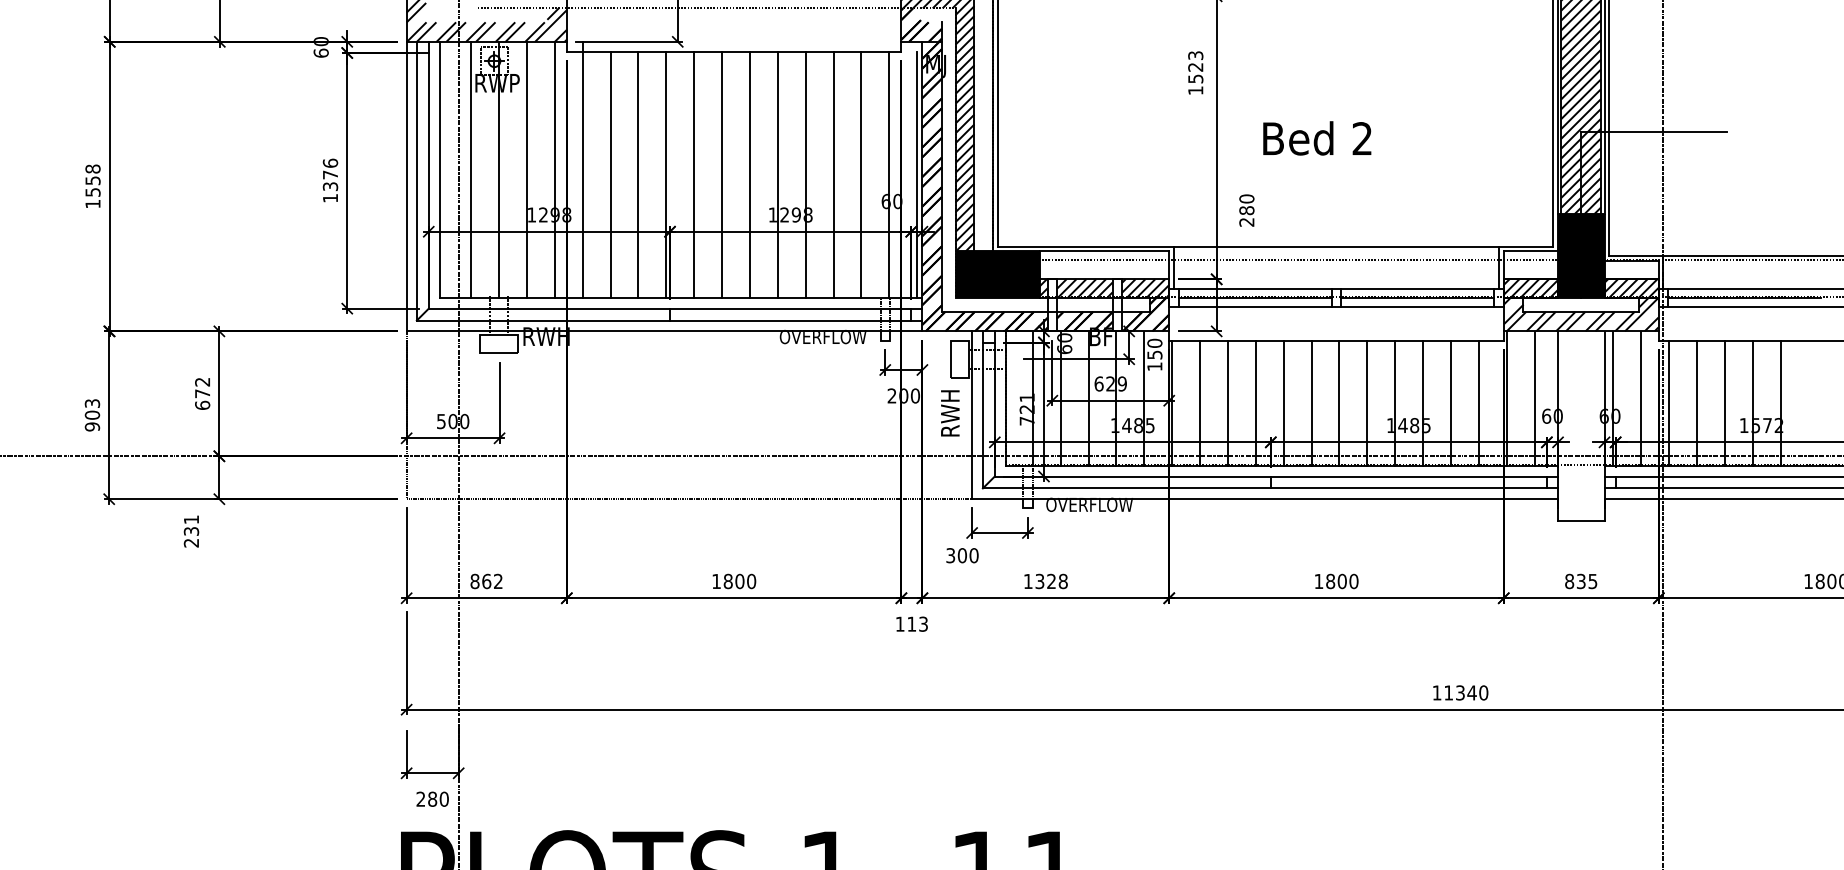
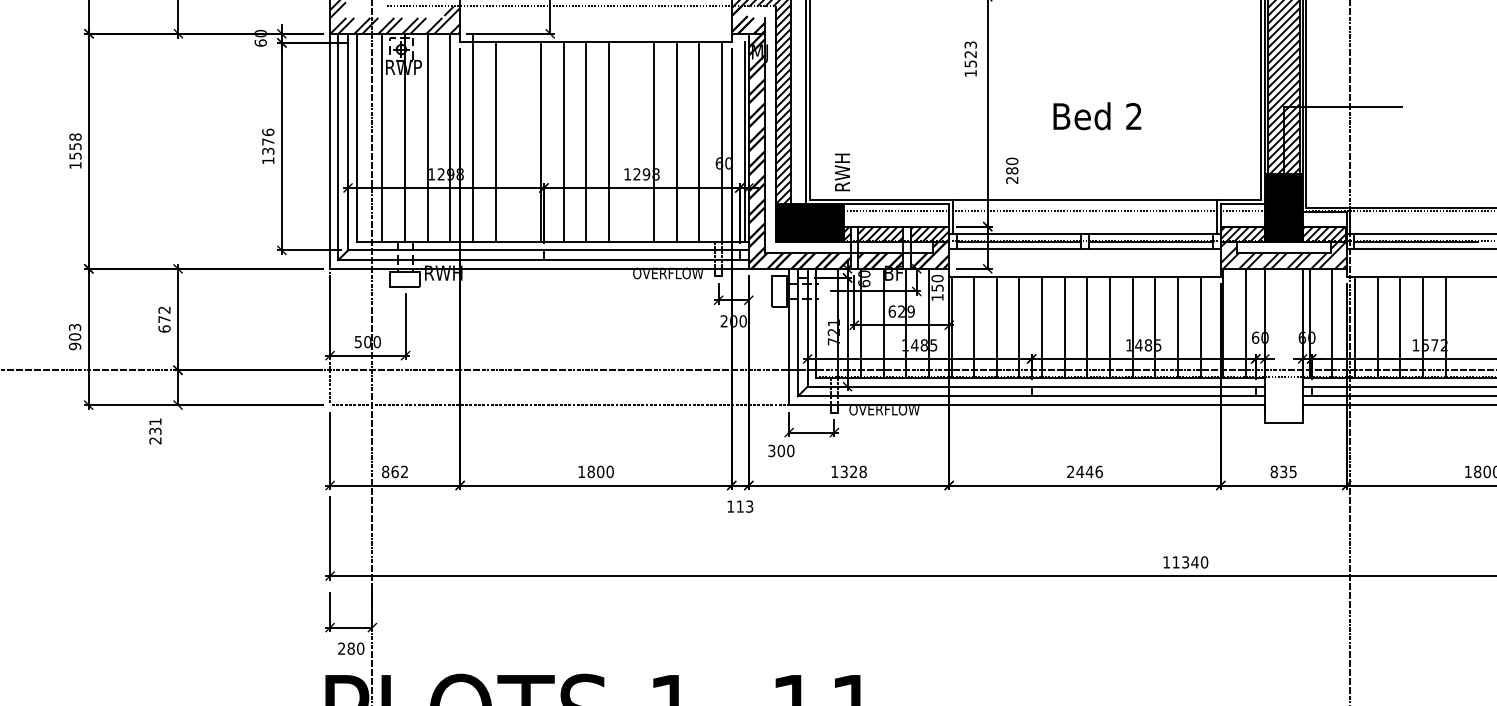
text: (1317, 138) -> (1097, 116), moved
line: (638, 174) -> (518, 141), removed
line: (777, 174) -> (631, 141), removed
text: (950, 413) -> (842, 172), moved
text: (1335, 580) -> (1084, 471), 1800 -> 2446

